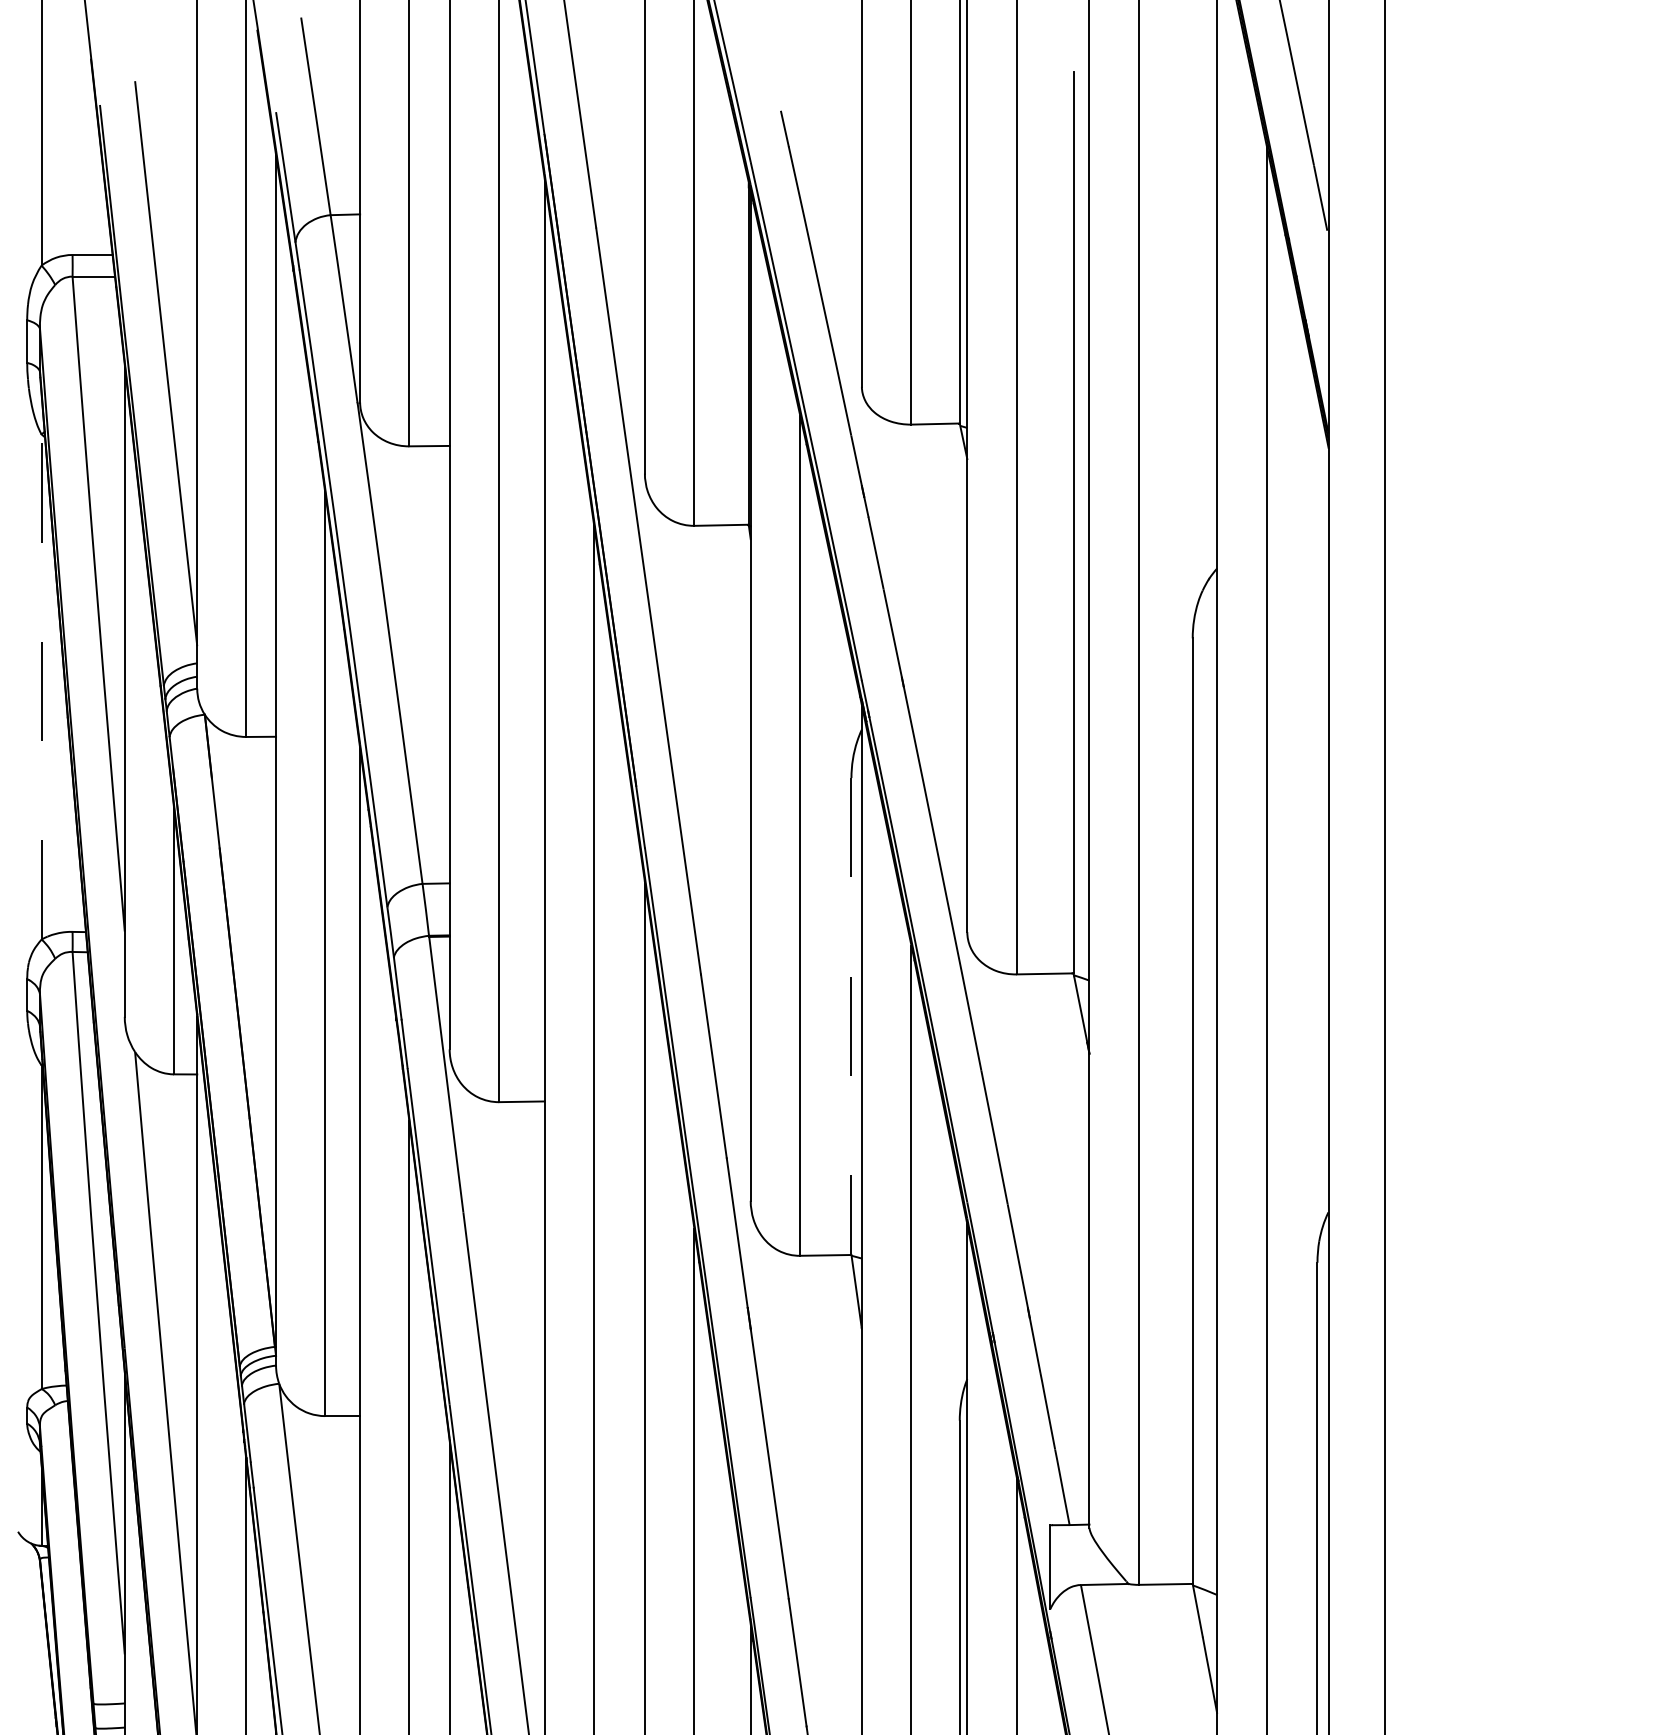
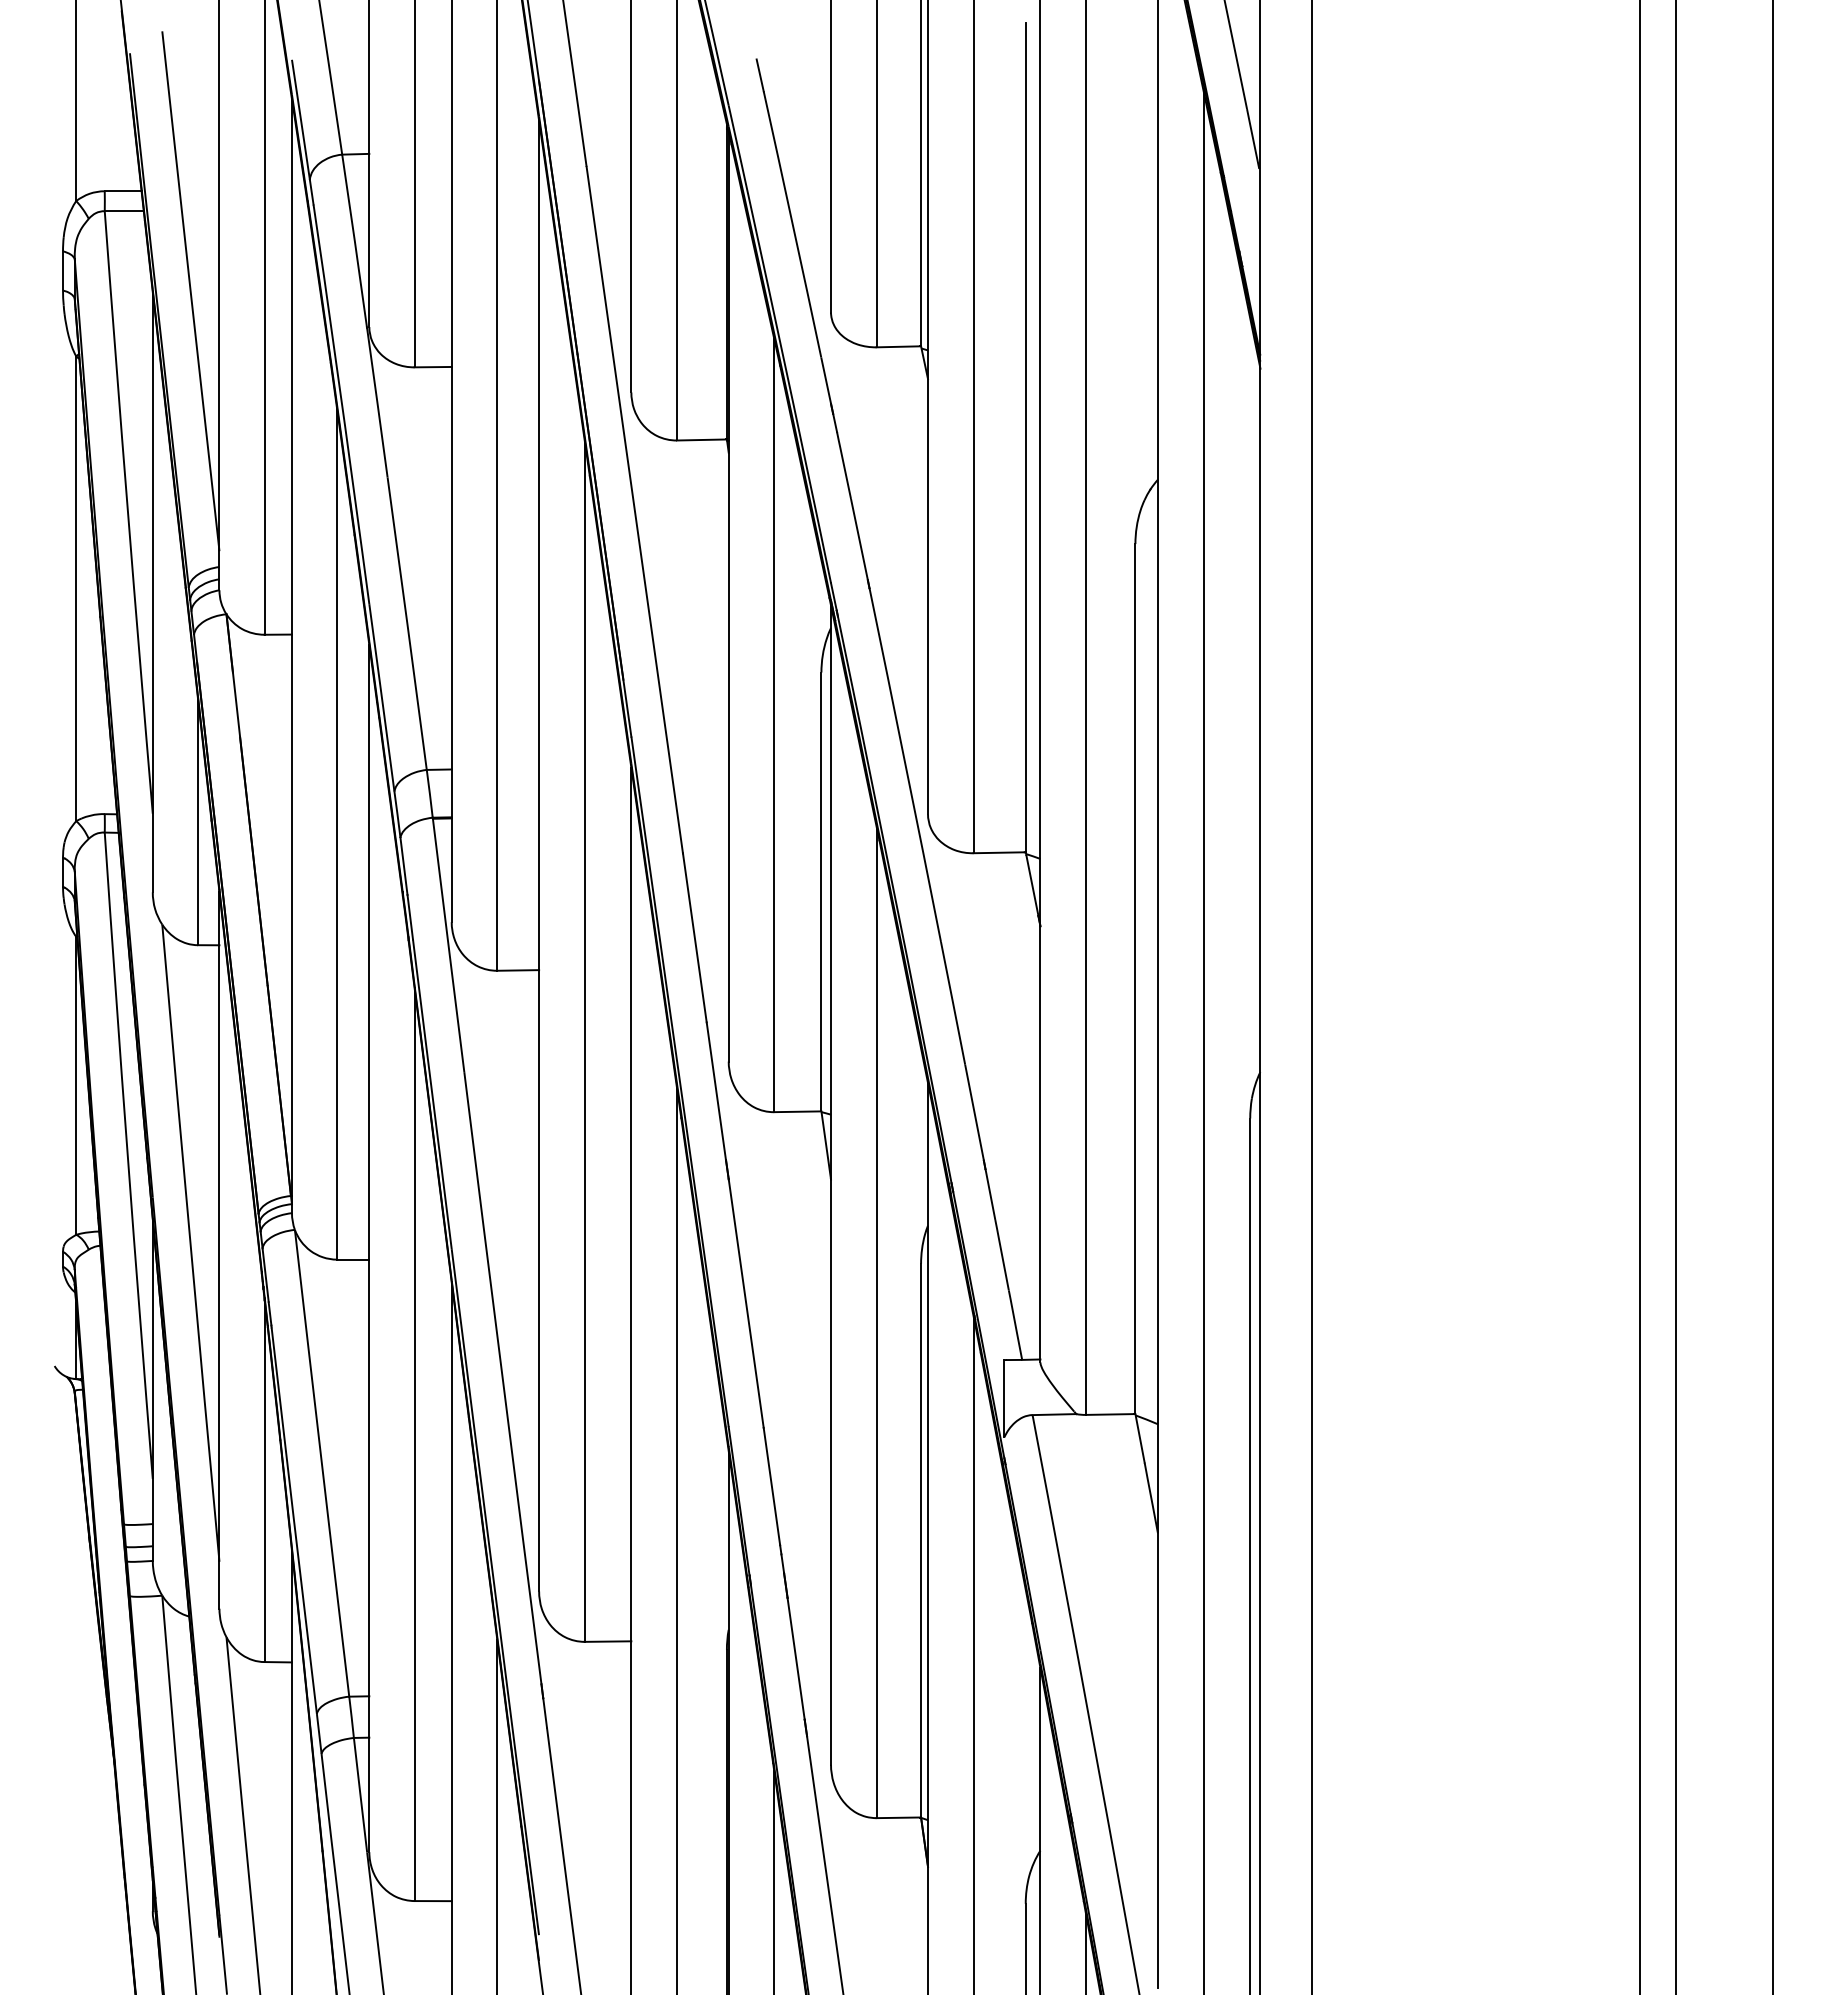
line: (41, 686) -> (76, 588), dashed -> solid
line: (851, 1017) -> (821, 892), dashed -> solid

